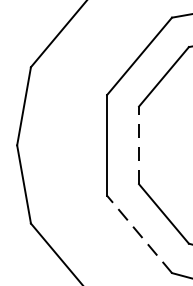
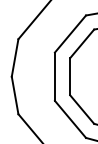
line: (139, 144) -> (70, 76), dashed -> solid
line: (139, 234) -> (70, 119), dashed -> solid

